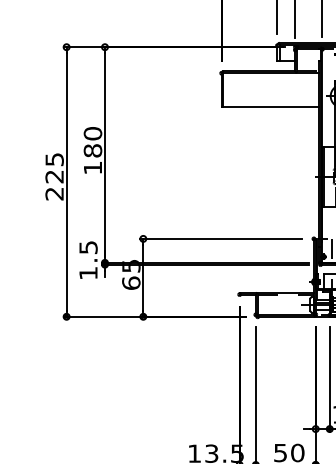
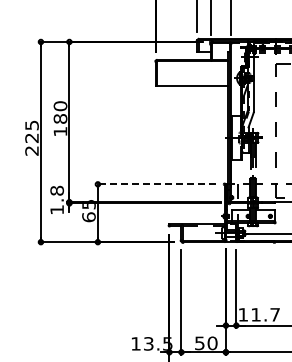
line: (220, 239) -> (155, 184), solid -> dashed
text: (87, 247) -> (56, 190), 1.5 -> 1.8

